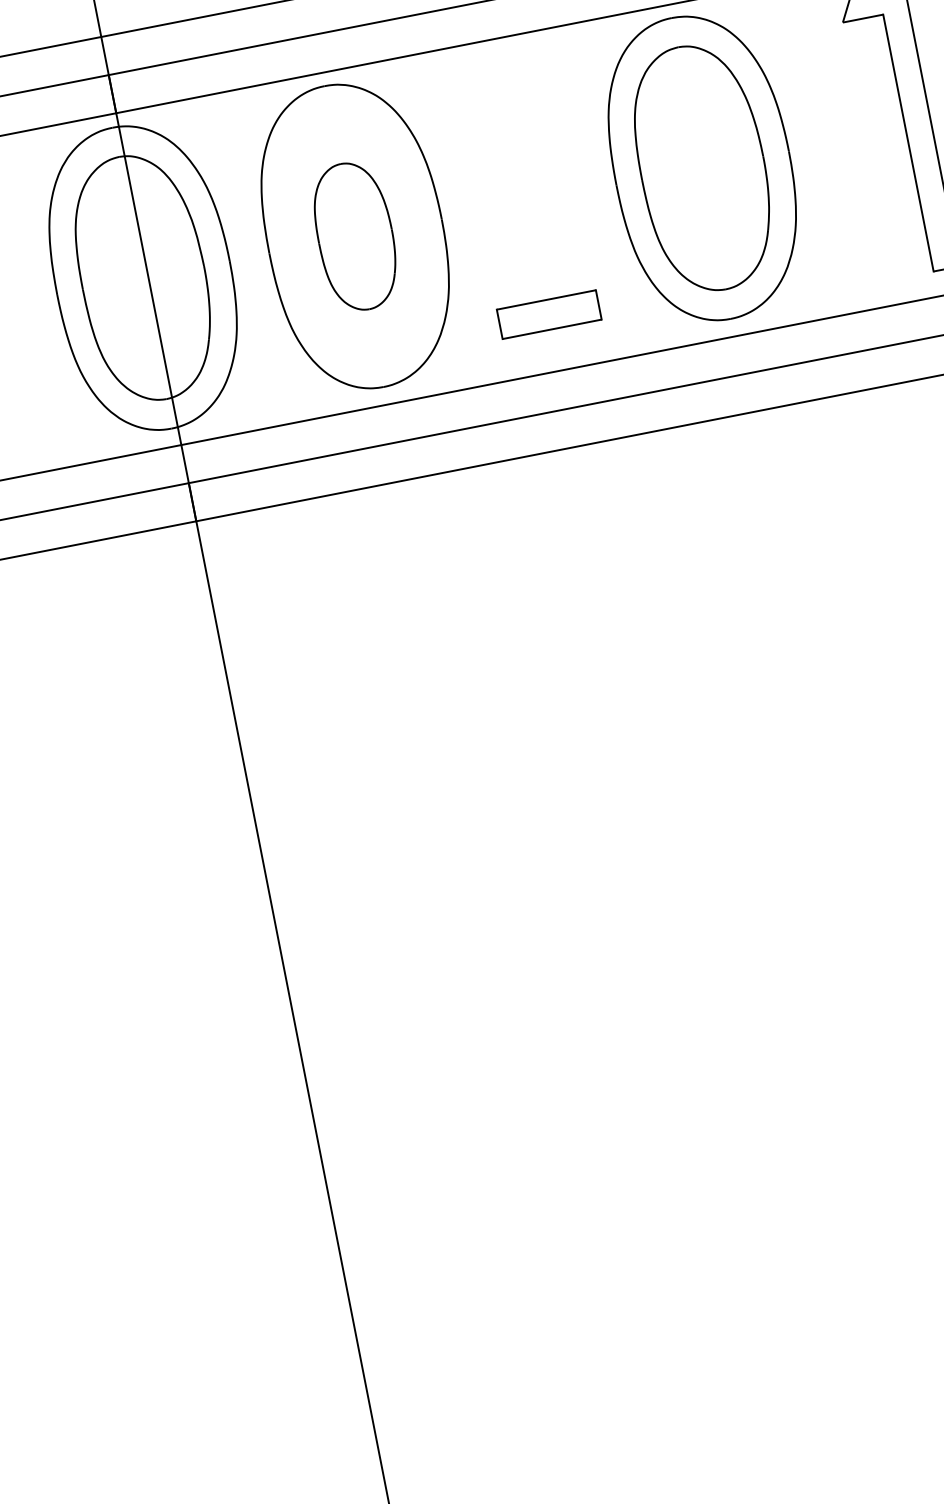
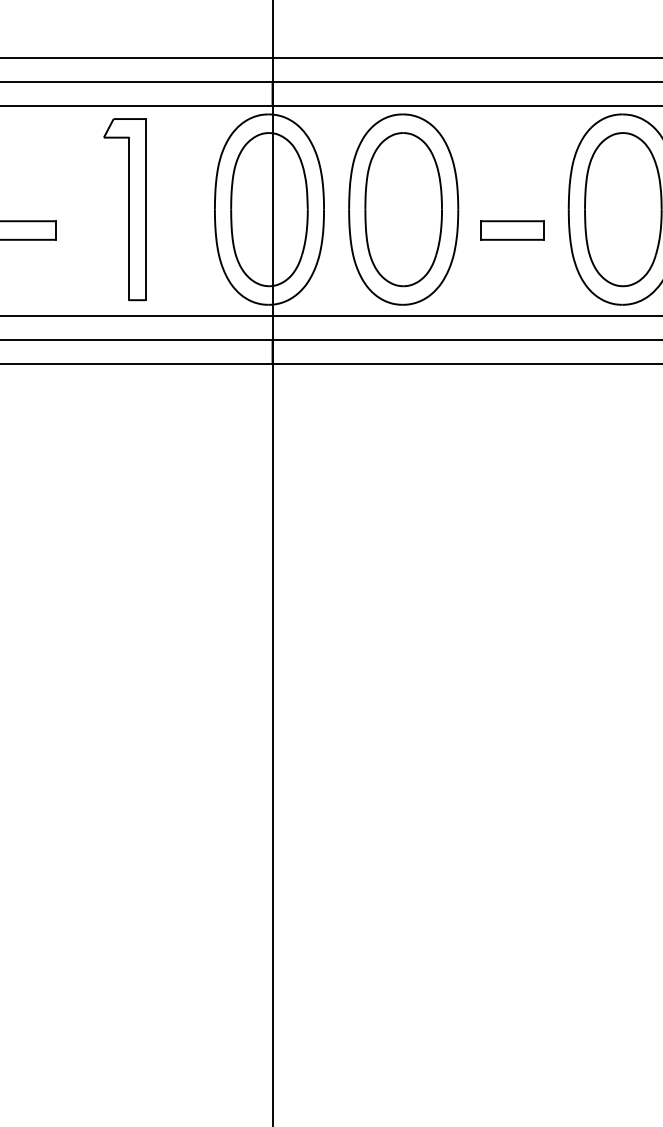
part: (355, 236) -> (403, 209), size x1.67
part: (549, 314) -> (512, 230), moved

